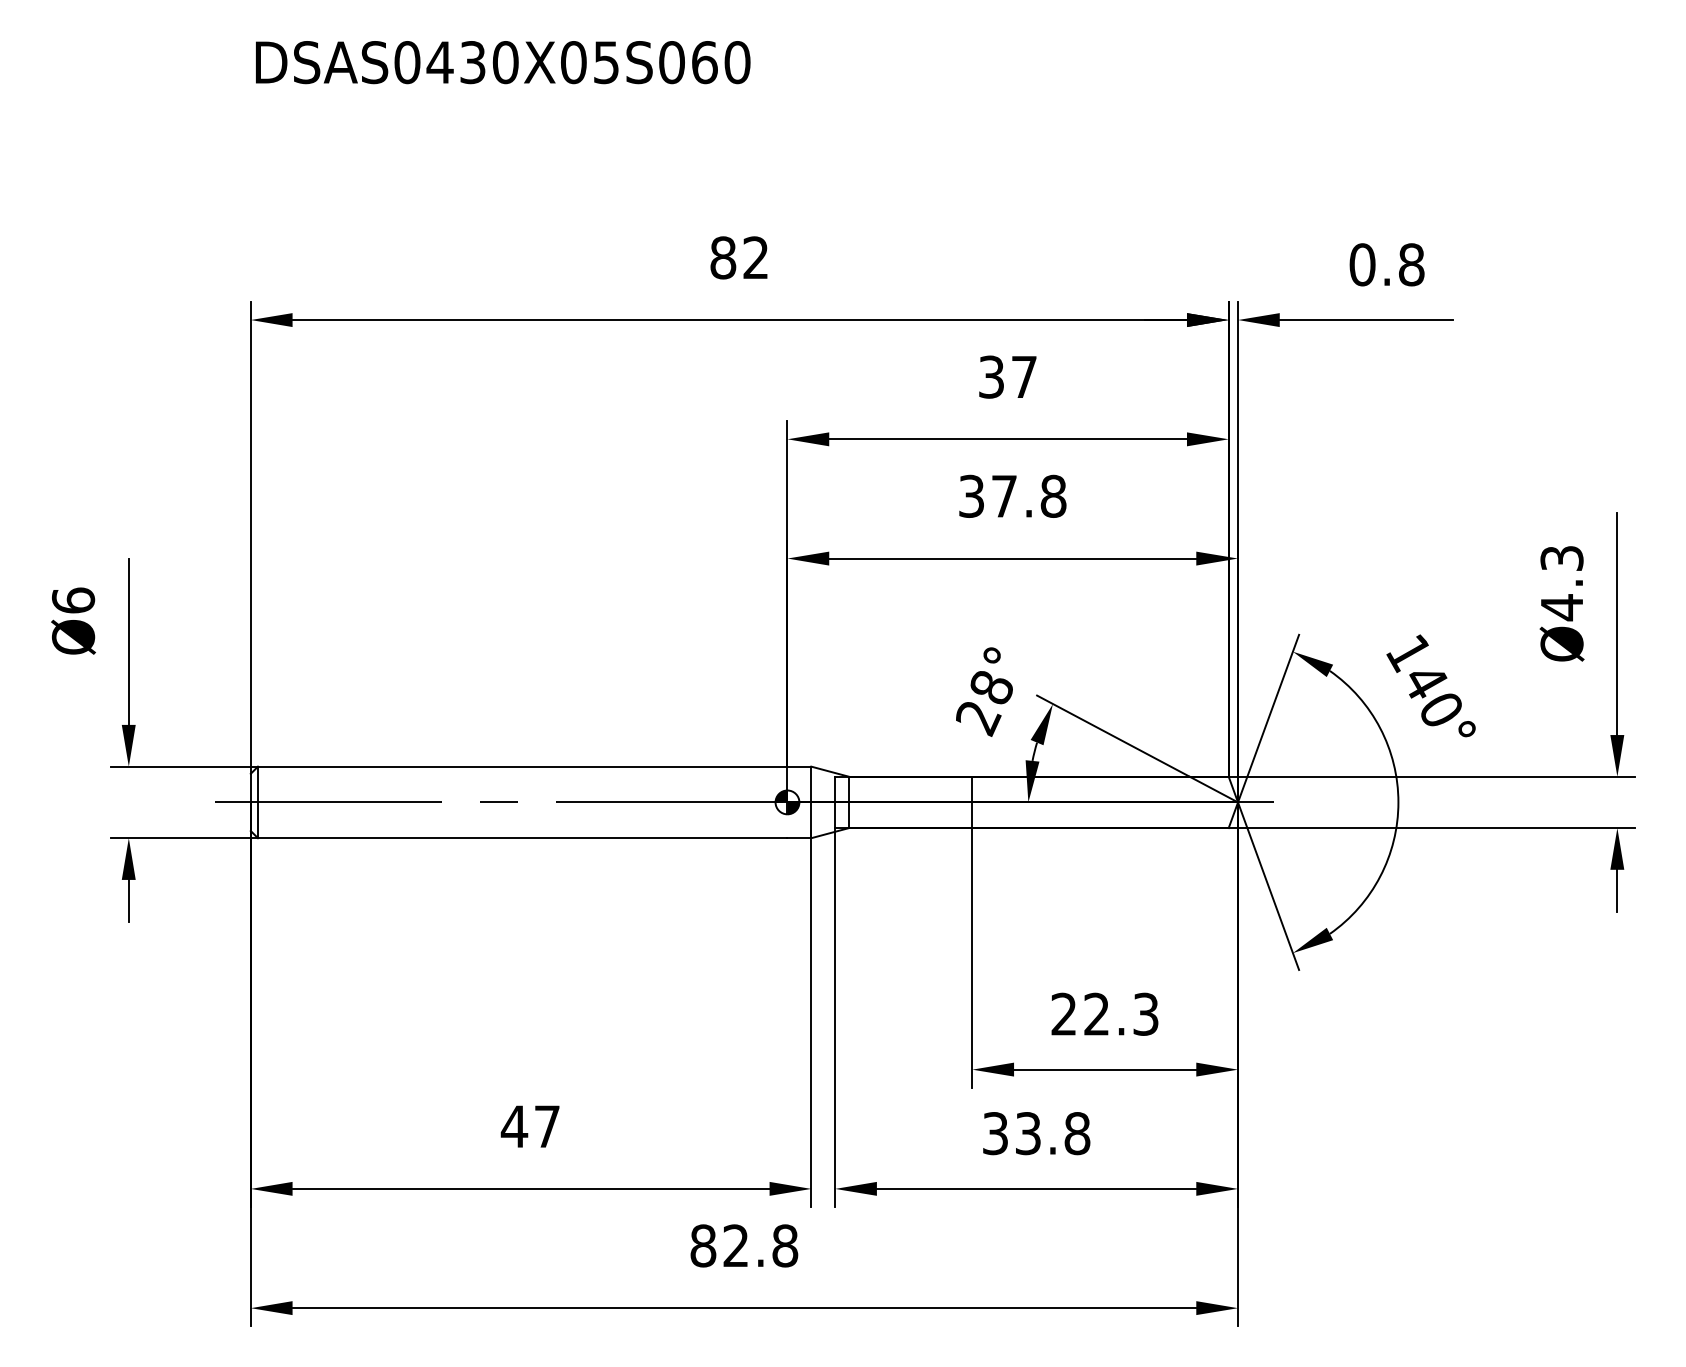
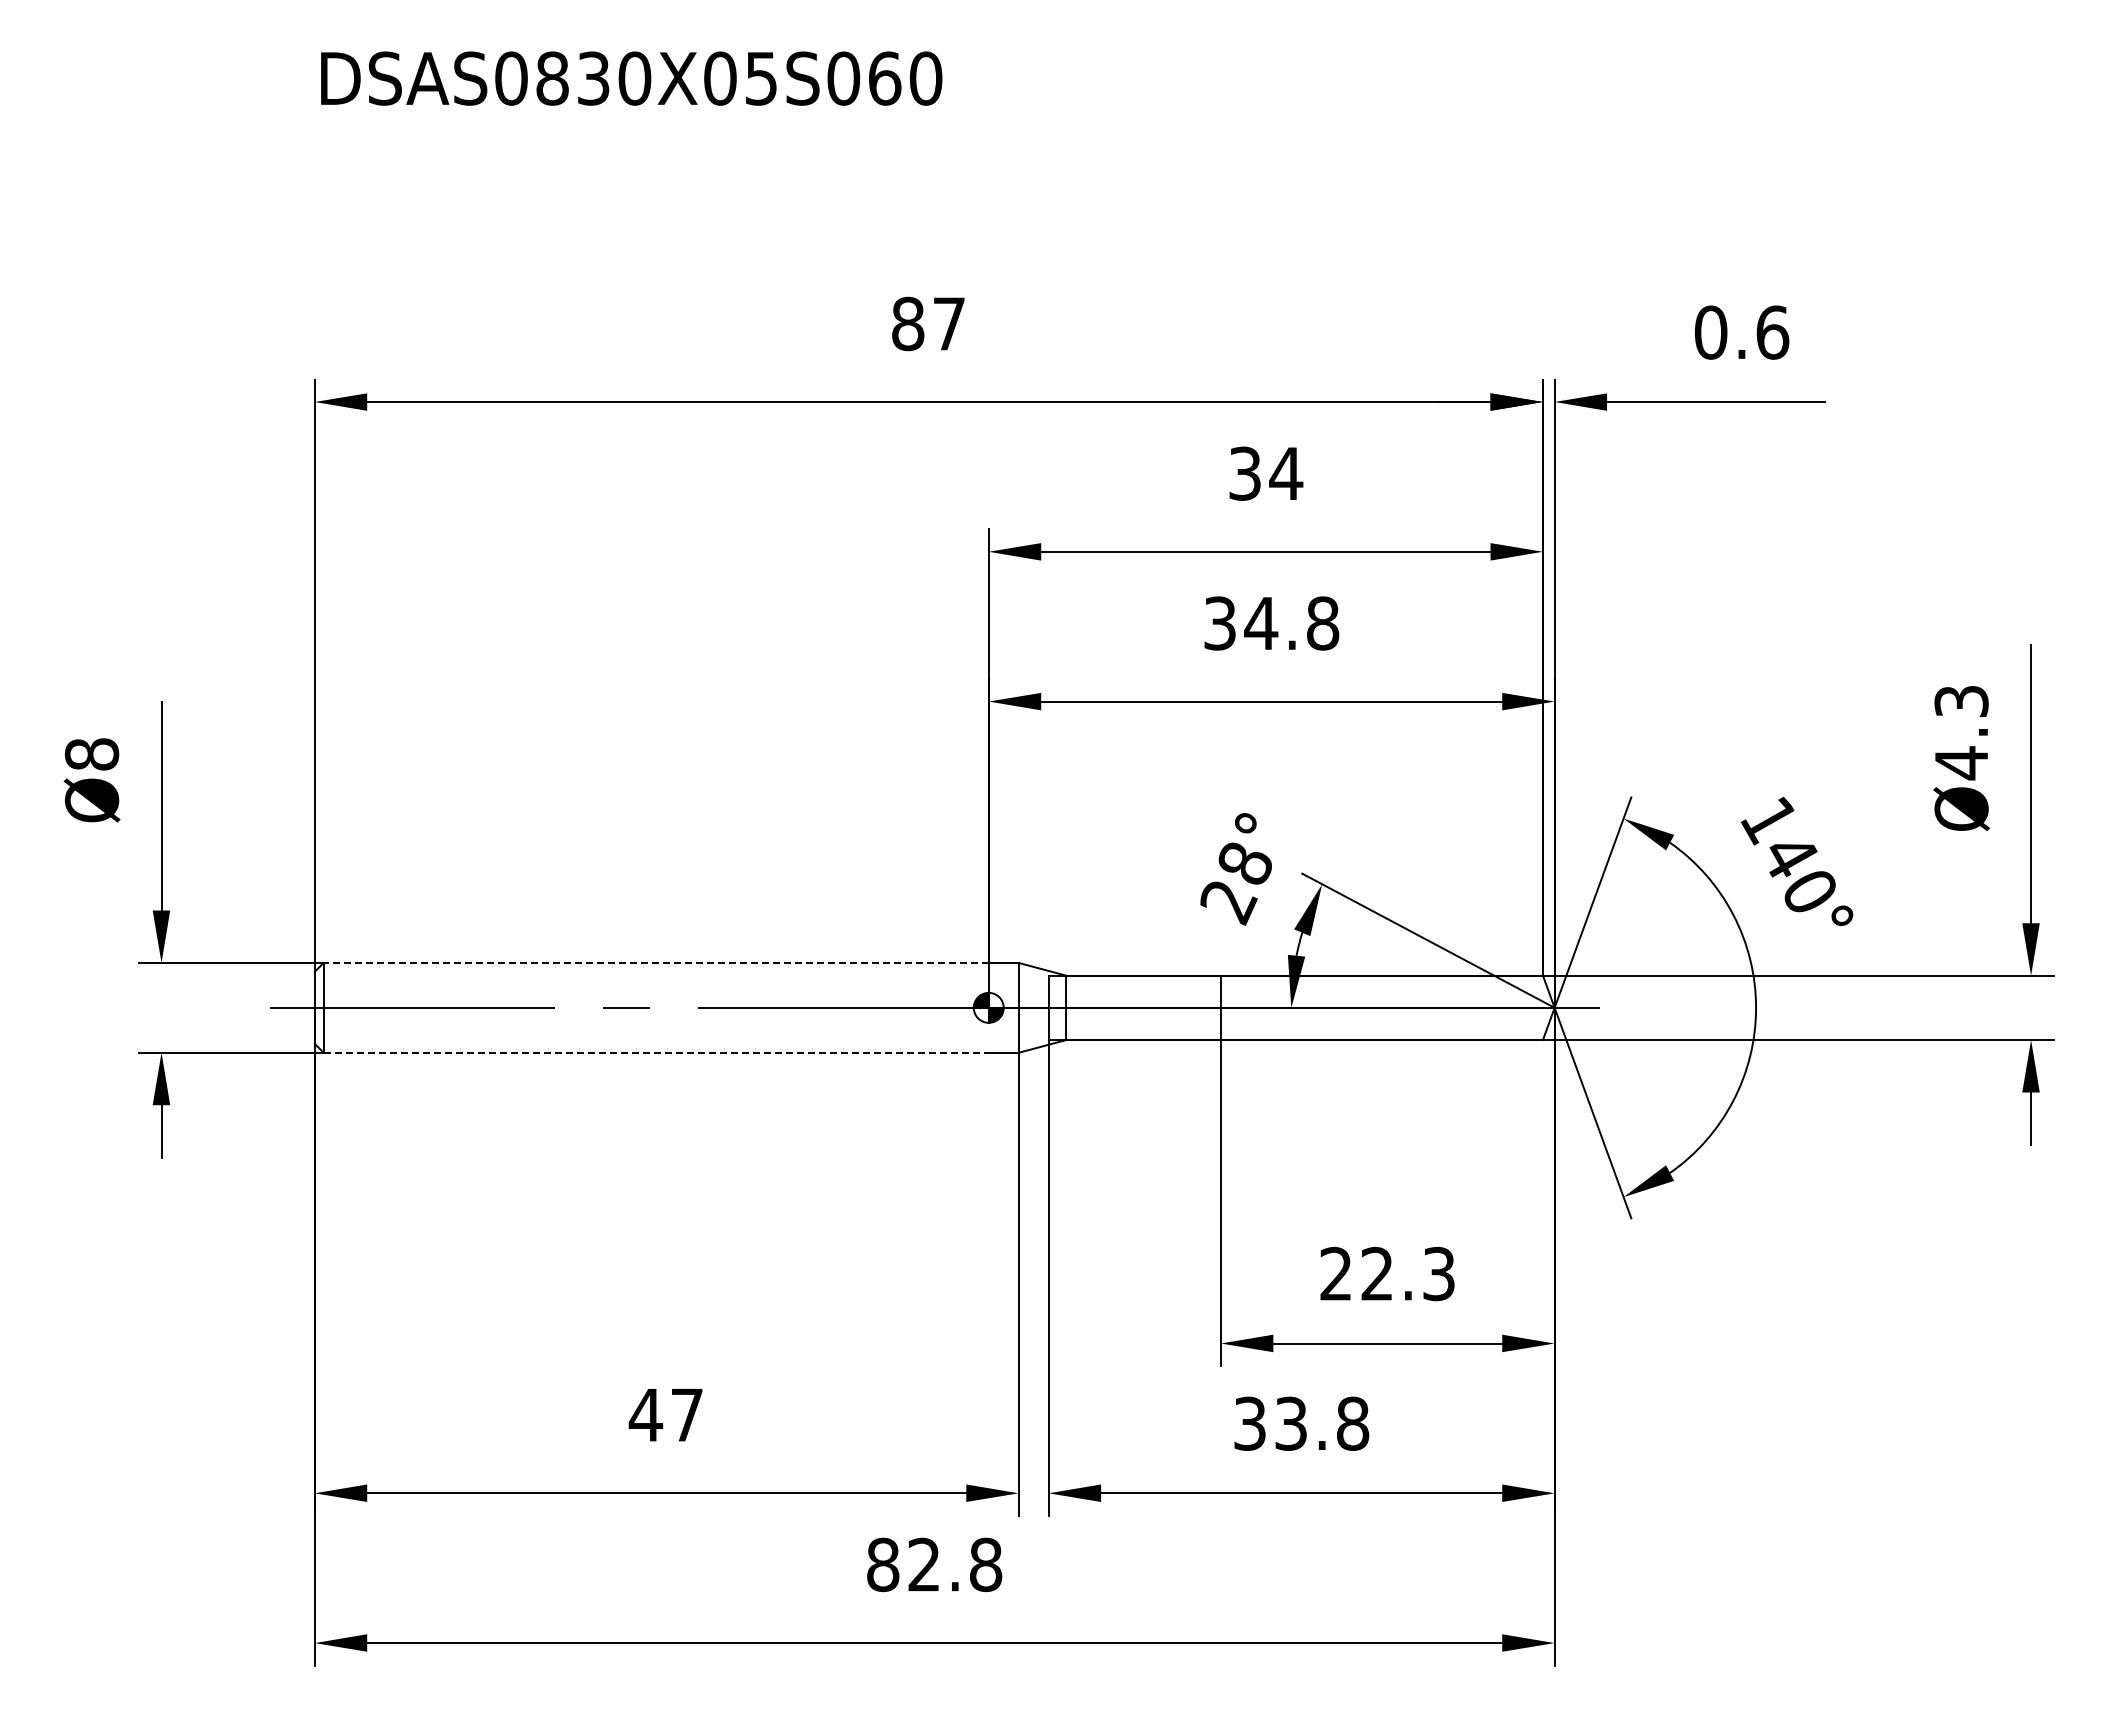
text: (440, 62) -> (552, 78), DSAS0430X05S060 -> DSAS0830X05S060
text: (755, 257) -> (948, 323), 82 -> 87
text: (1411, 264) -> (1772, 332), 0.8 -> 0.6
text: (1024, 376) -> (1286, 473), 37 -> 34
text: (1004, 496) -> (1261, 623), 37.8 -> 34.8
text: (73, 600) -> (91, 754), Ø6 -> Ø8
line: (522, 766) -> (656, 962), solid -> dashed
line: (522, 837) -> (656, 1052), solid -> dashed

